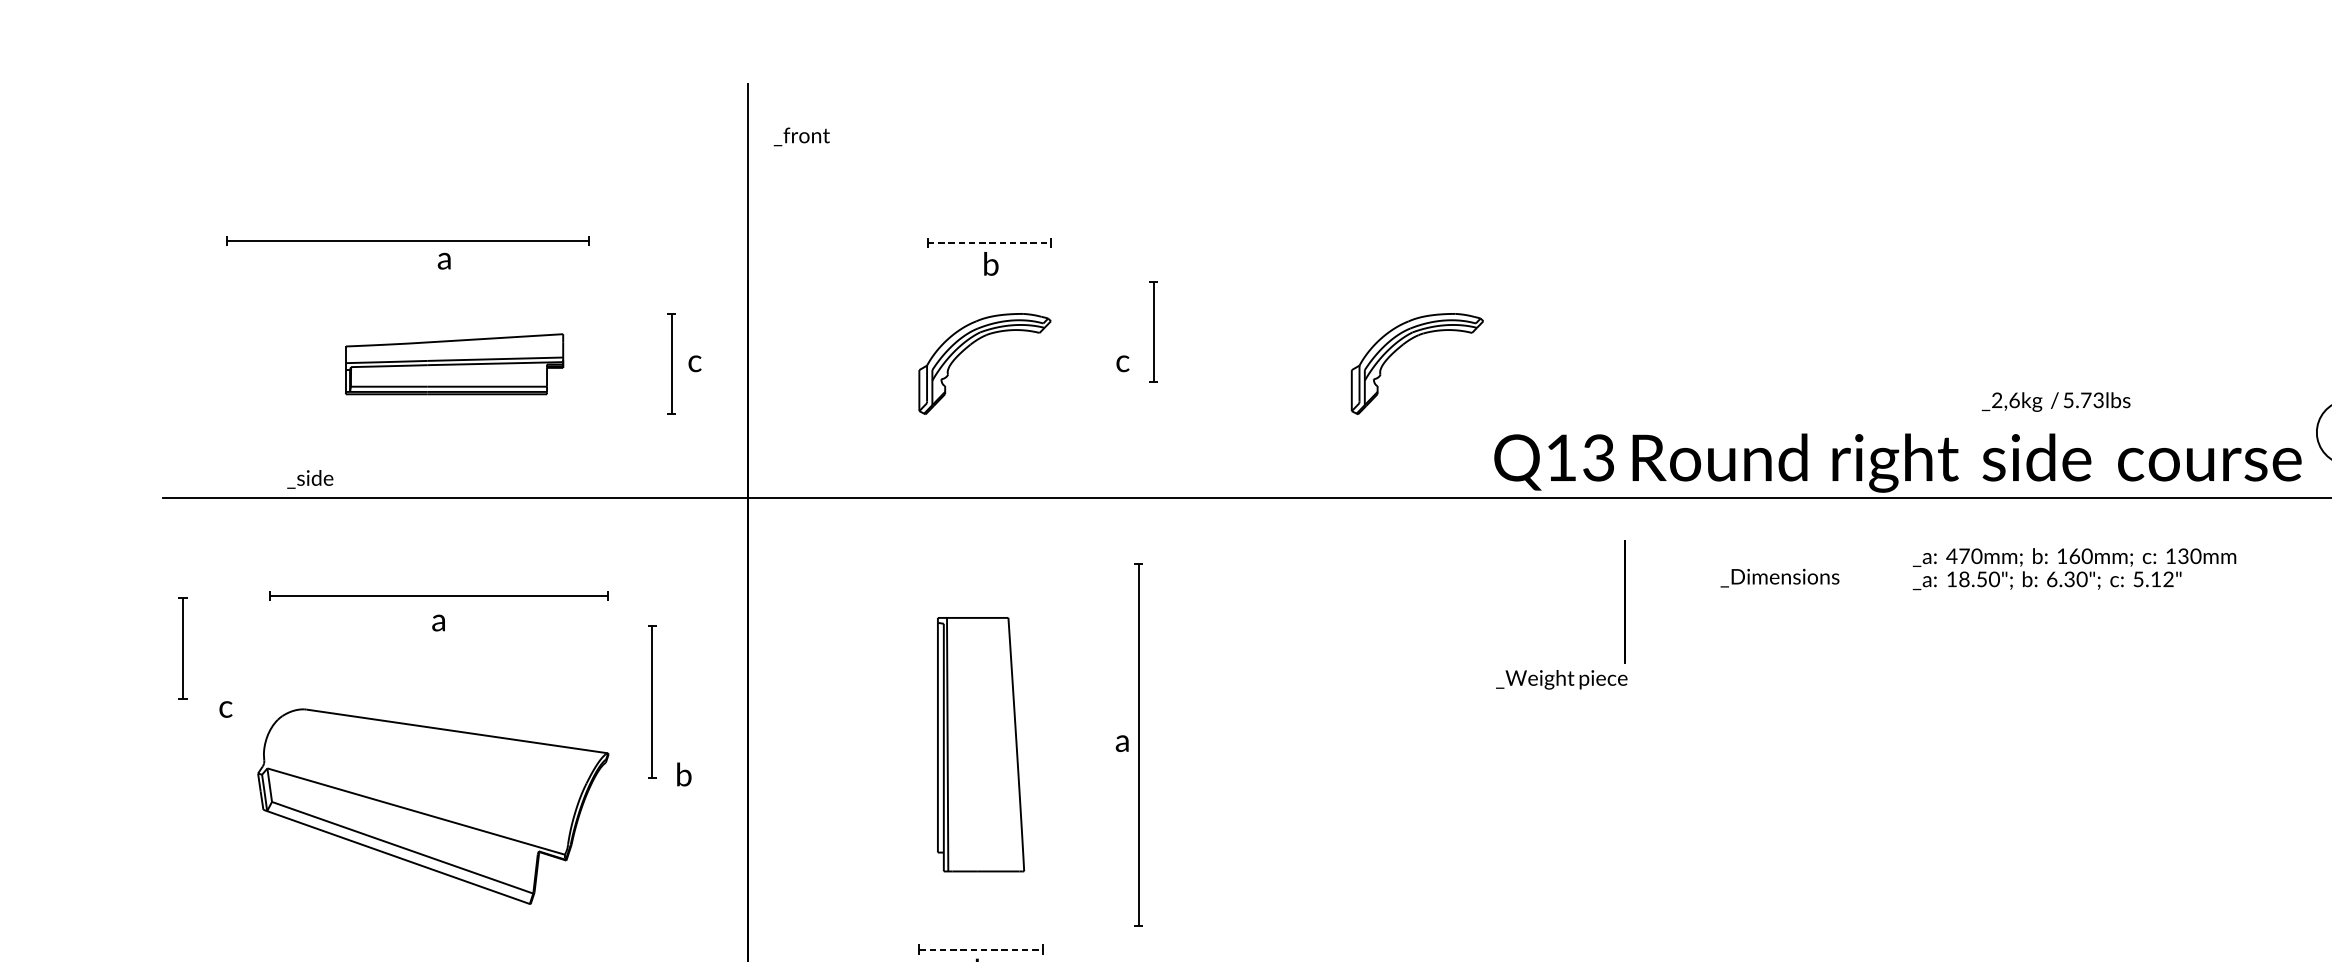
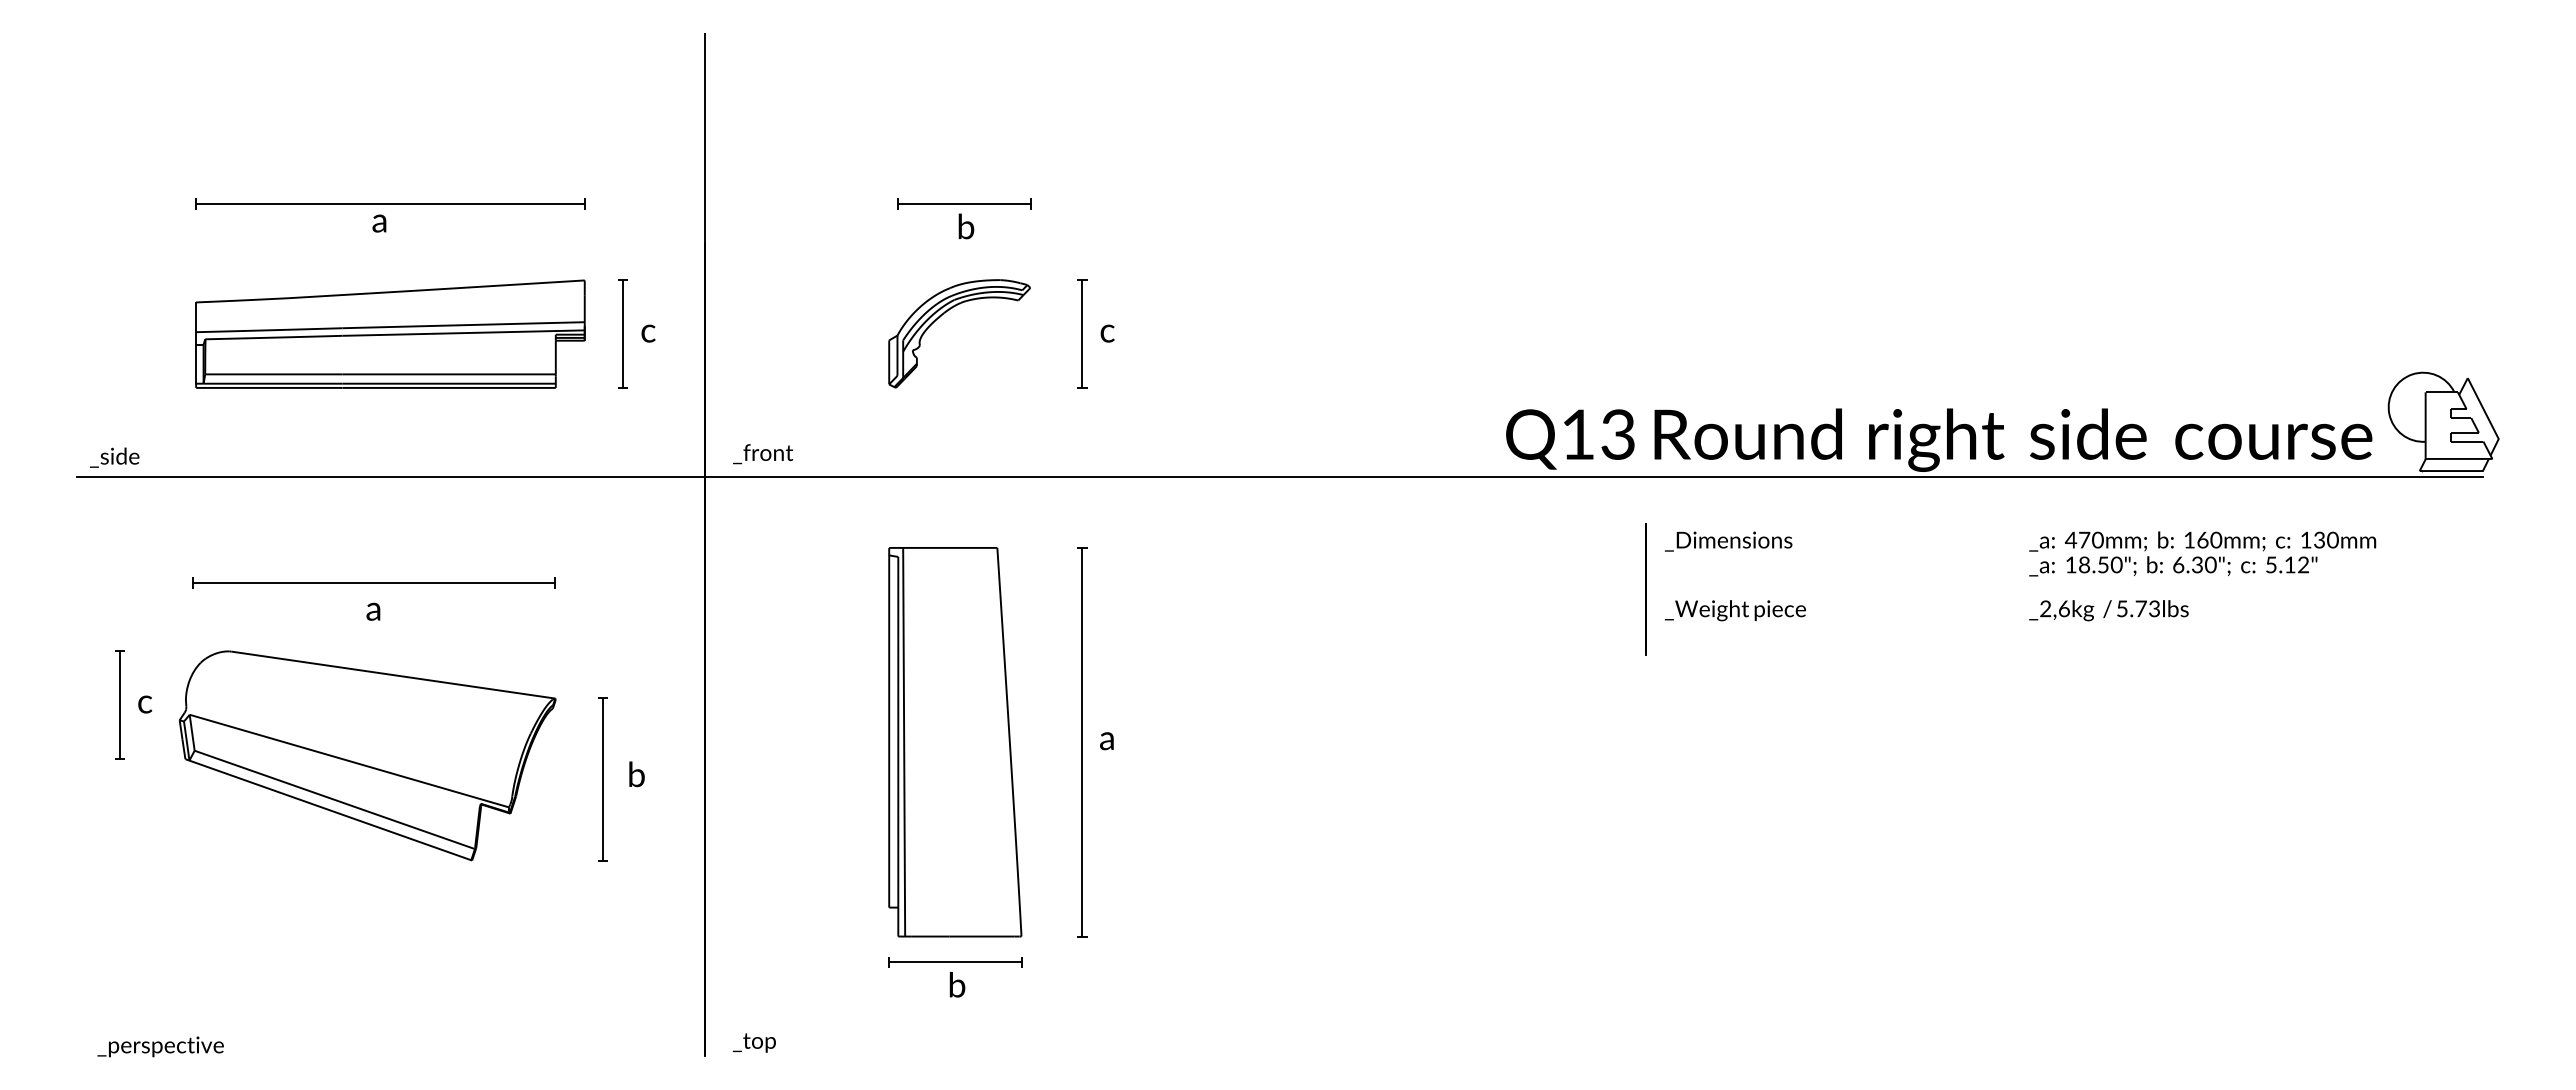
text: (801, 137) -> (762, 454), moved
part: (407, 240) -> (390, 203), moved
line: (989, 242) -> (964, 203), dashed -> solid
part: (1153, 331) -> (1082, 333), moved
part: (1404, 345) -> (1409, 313), removed
part: (454, 363) -> (390, 333), size x1.67
text: (2055, 401) -> (2108, 610), moved
text: (310, 479) -> (114, 457), moved
text: (2074, 568) -> (2202, 553), moved
text: (1779, 578) -> (1728, 541), moved
part: (182, 647) -> (119, 704), moved
text: (1561, 679) -> (1735, 610), moved
part: (652, 701) -> (602, 779), moved
part: (981, 744) -> (955, 742), size x1.43
part: (1138, 744) -> (1082, 742), moved
part: (433, 806) -> (367, 755), moved
line: (981, 949) -> (955, 962), dashed -> solid

